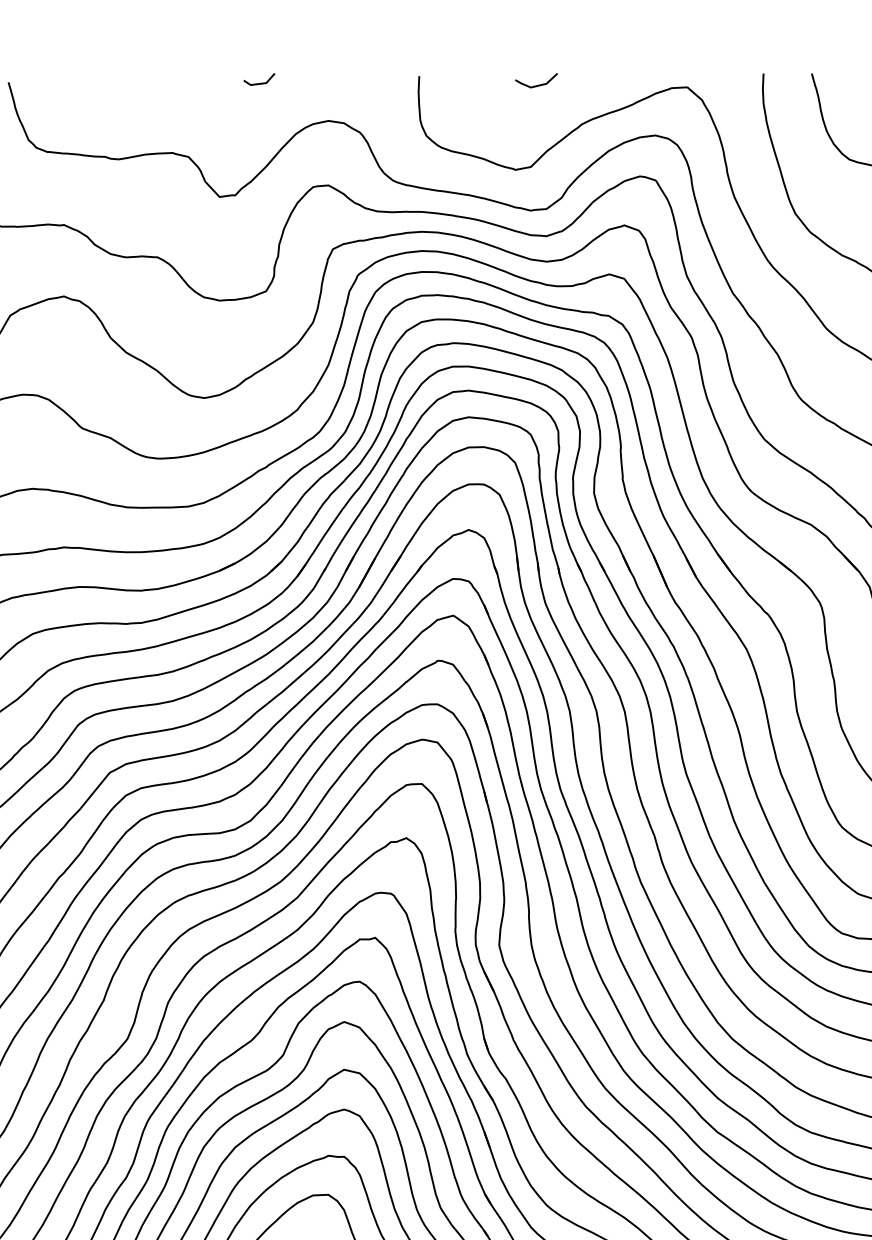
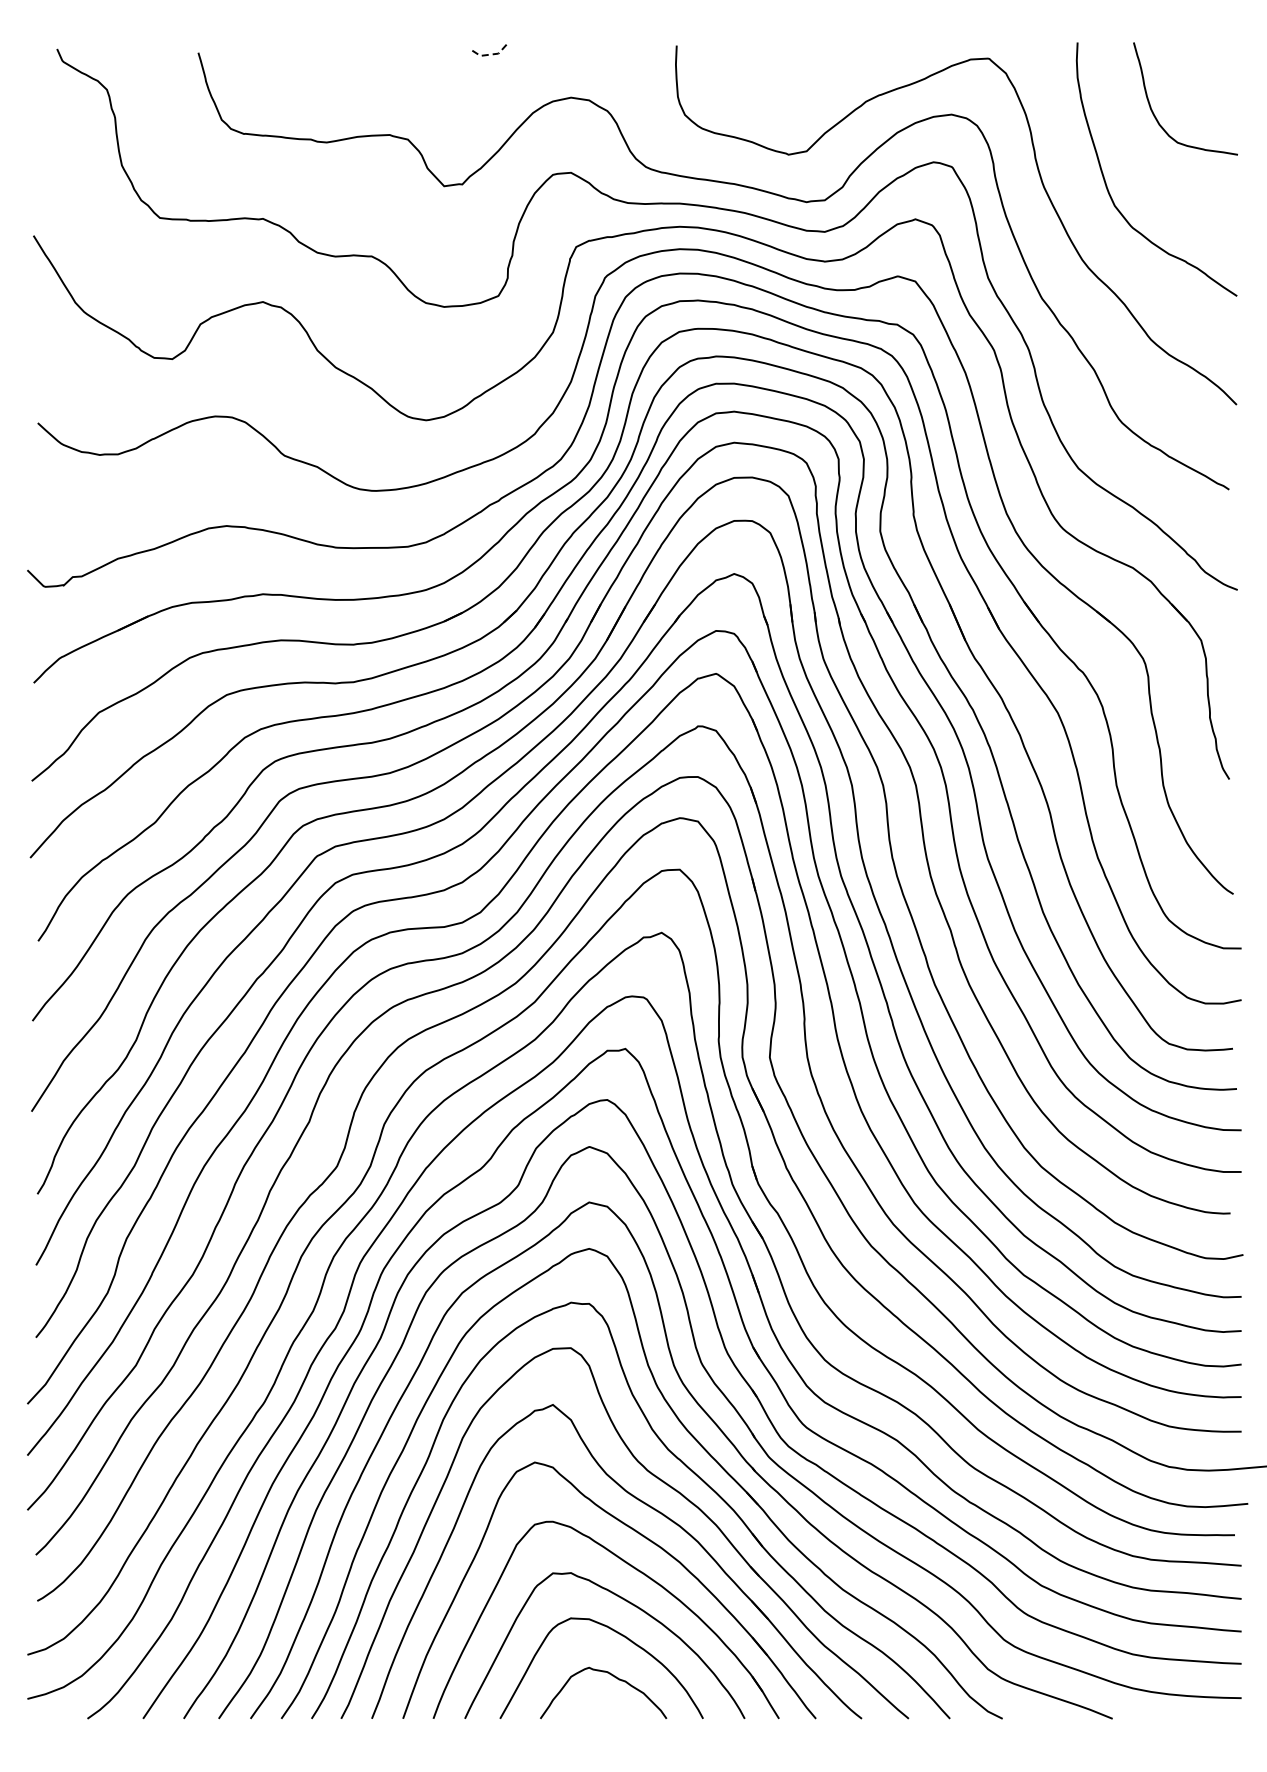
line: (260, 83) -> (491, 54), solid -> dashed
line: (538, 84) -> (815, 55), removed

